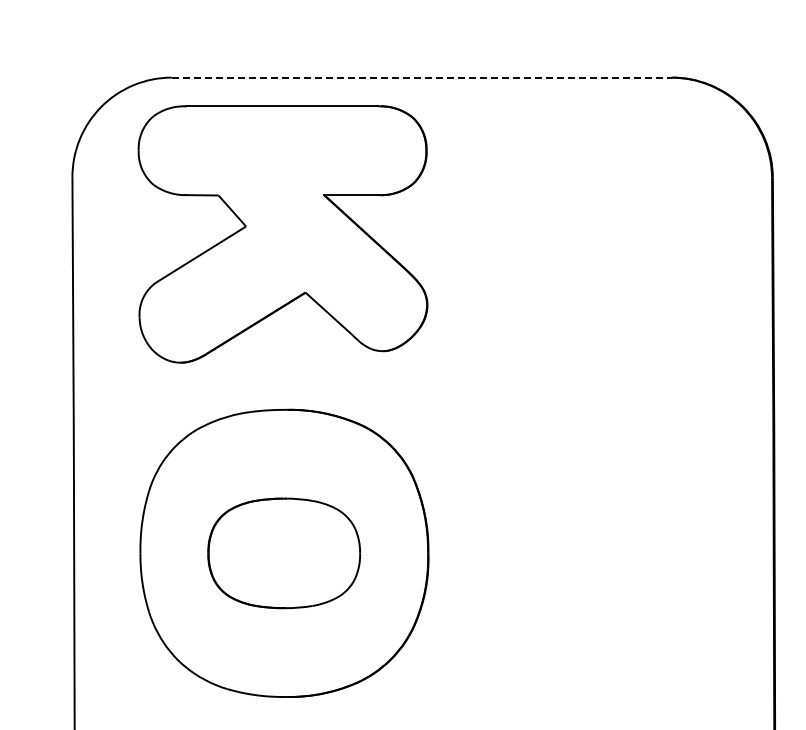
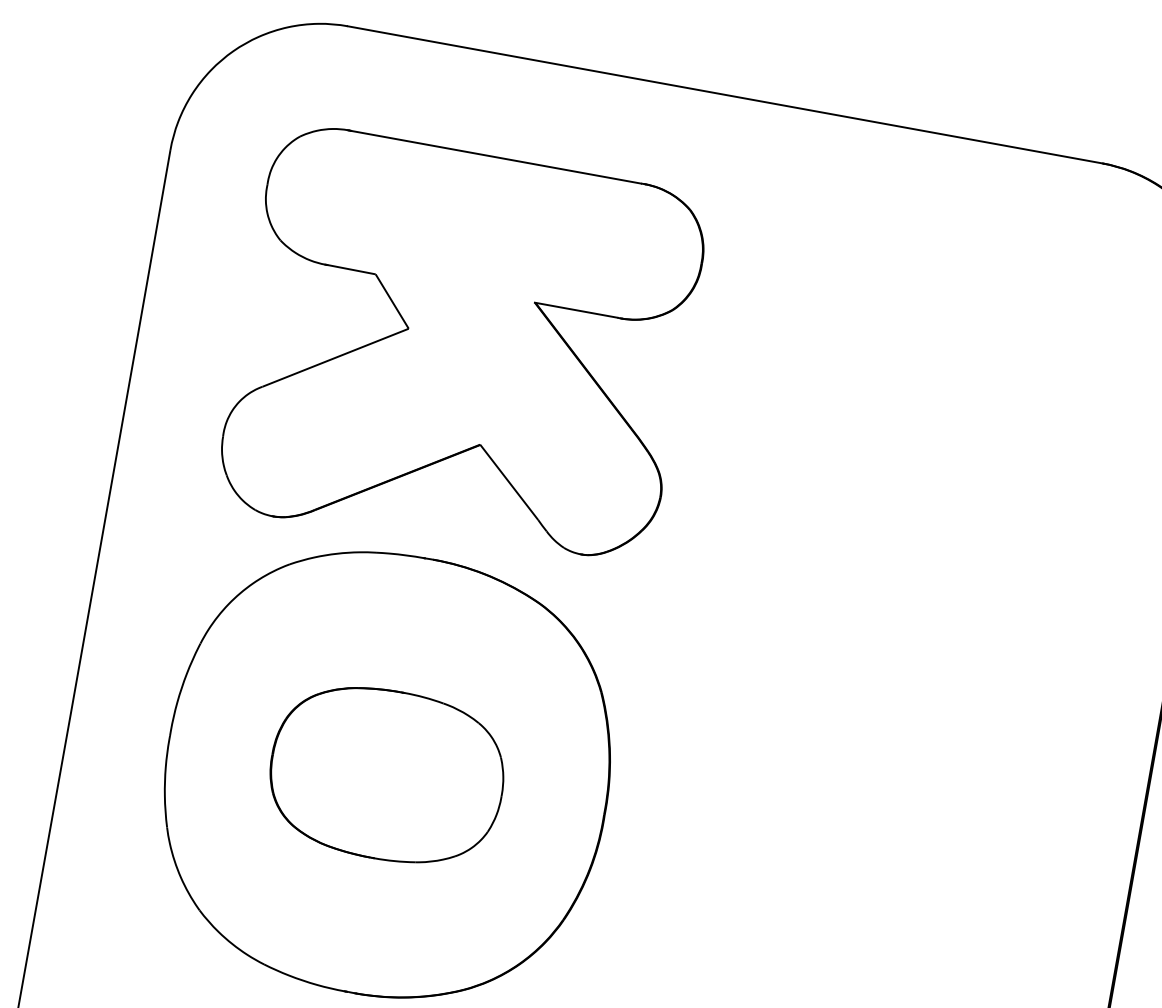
line: (422, 77) -> (726, 94), dashed -> solid
part: (282, 234) -> (461, 350), moved

